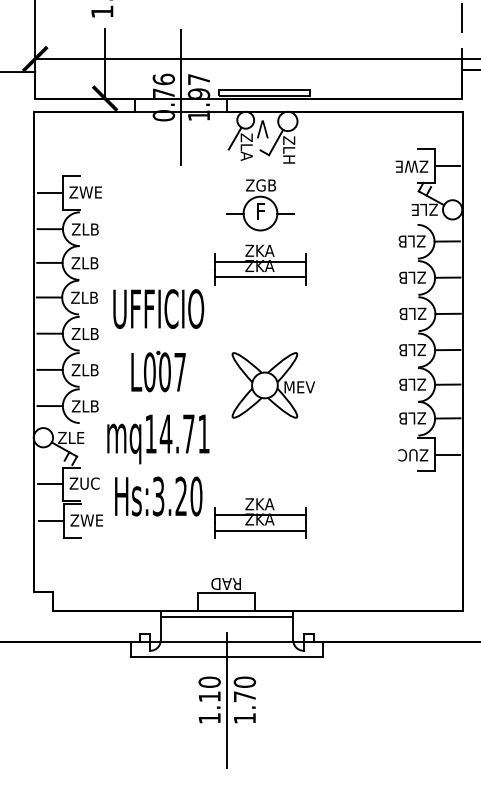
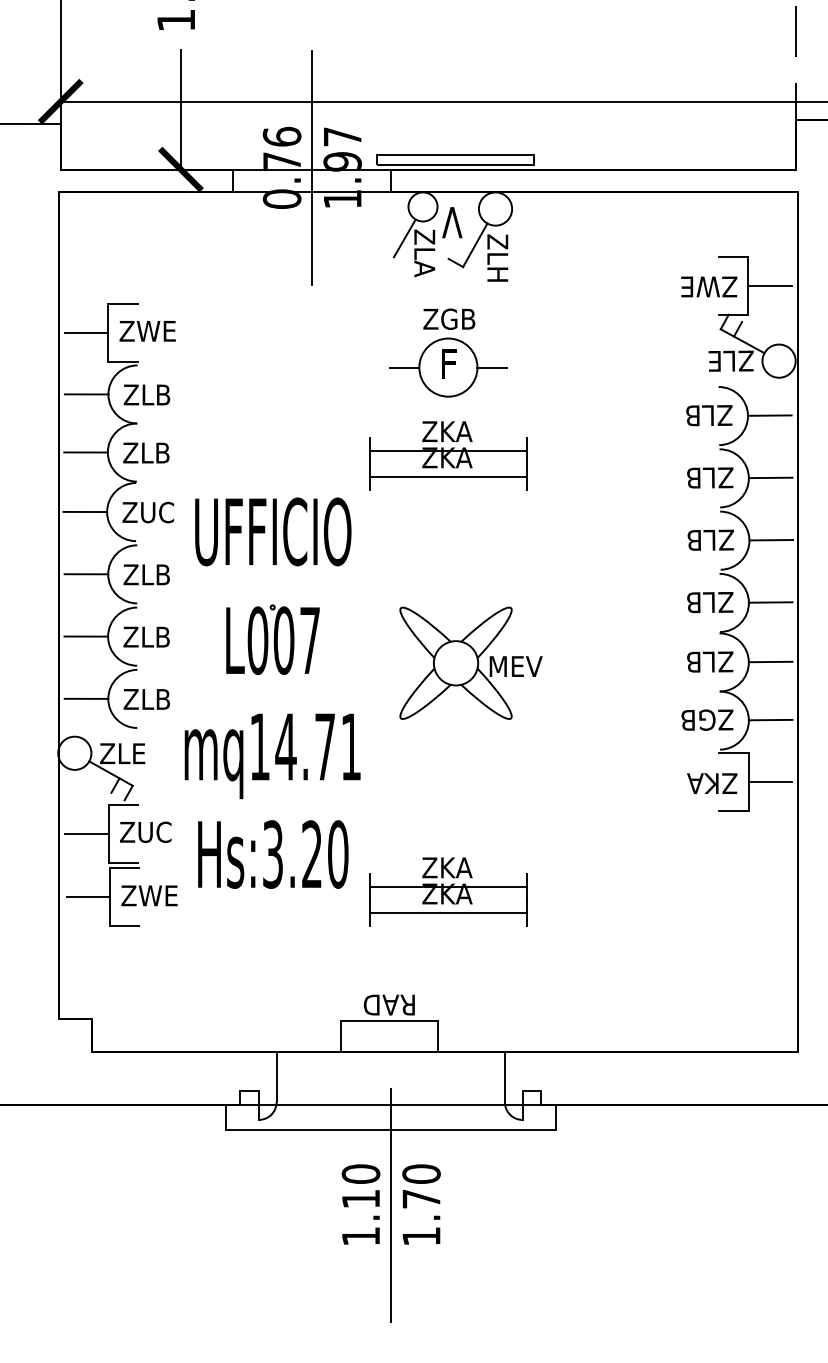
text: (91, 297) -> (157, 511), ZLB -> ZUC
text: (405, 418) -> (697, 720), ZLB -> ZGB
text: (407, 455) -> (701, 783), ZUC -> ZKA
line: (226, 617) -> (389, 1062), removed

